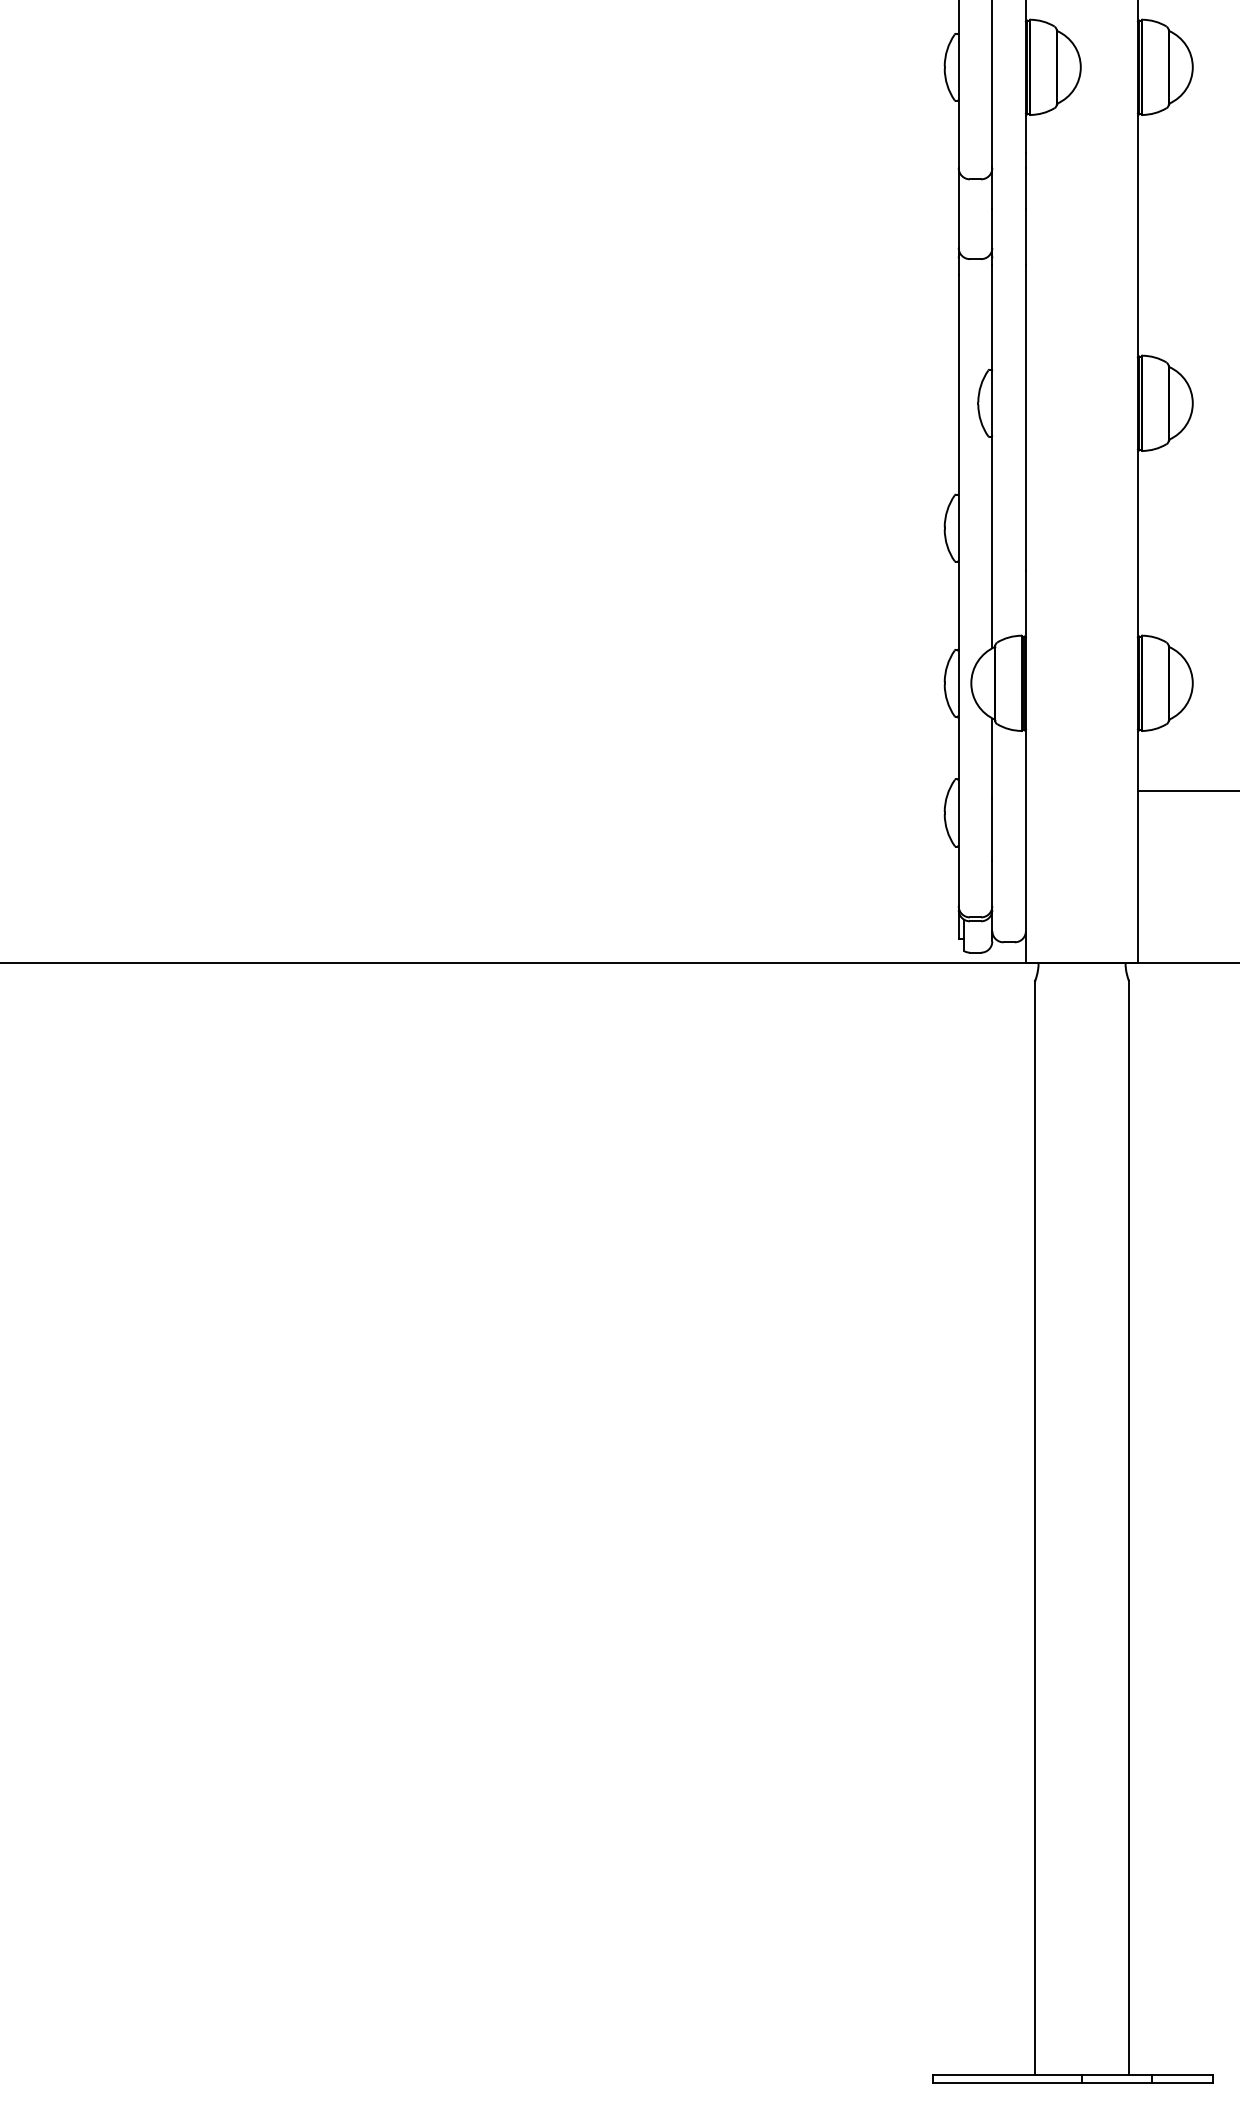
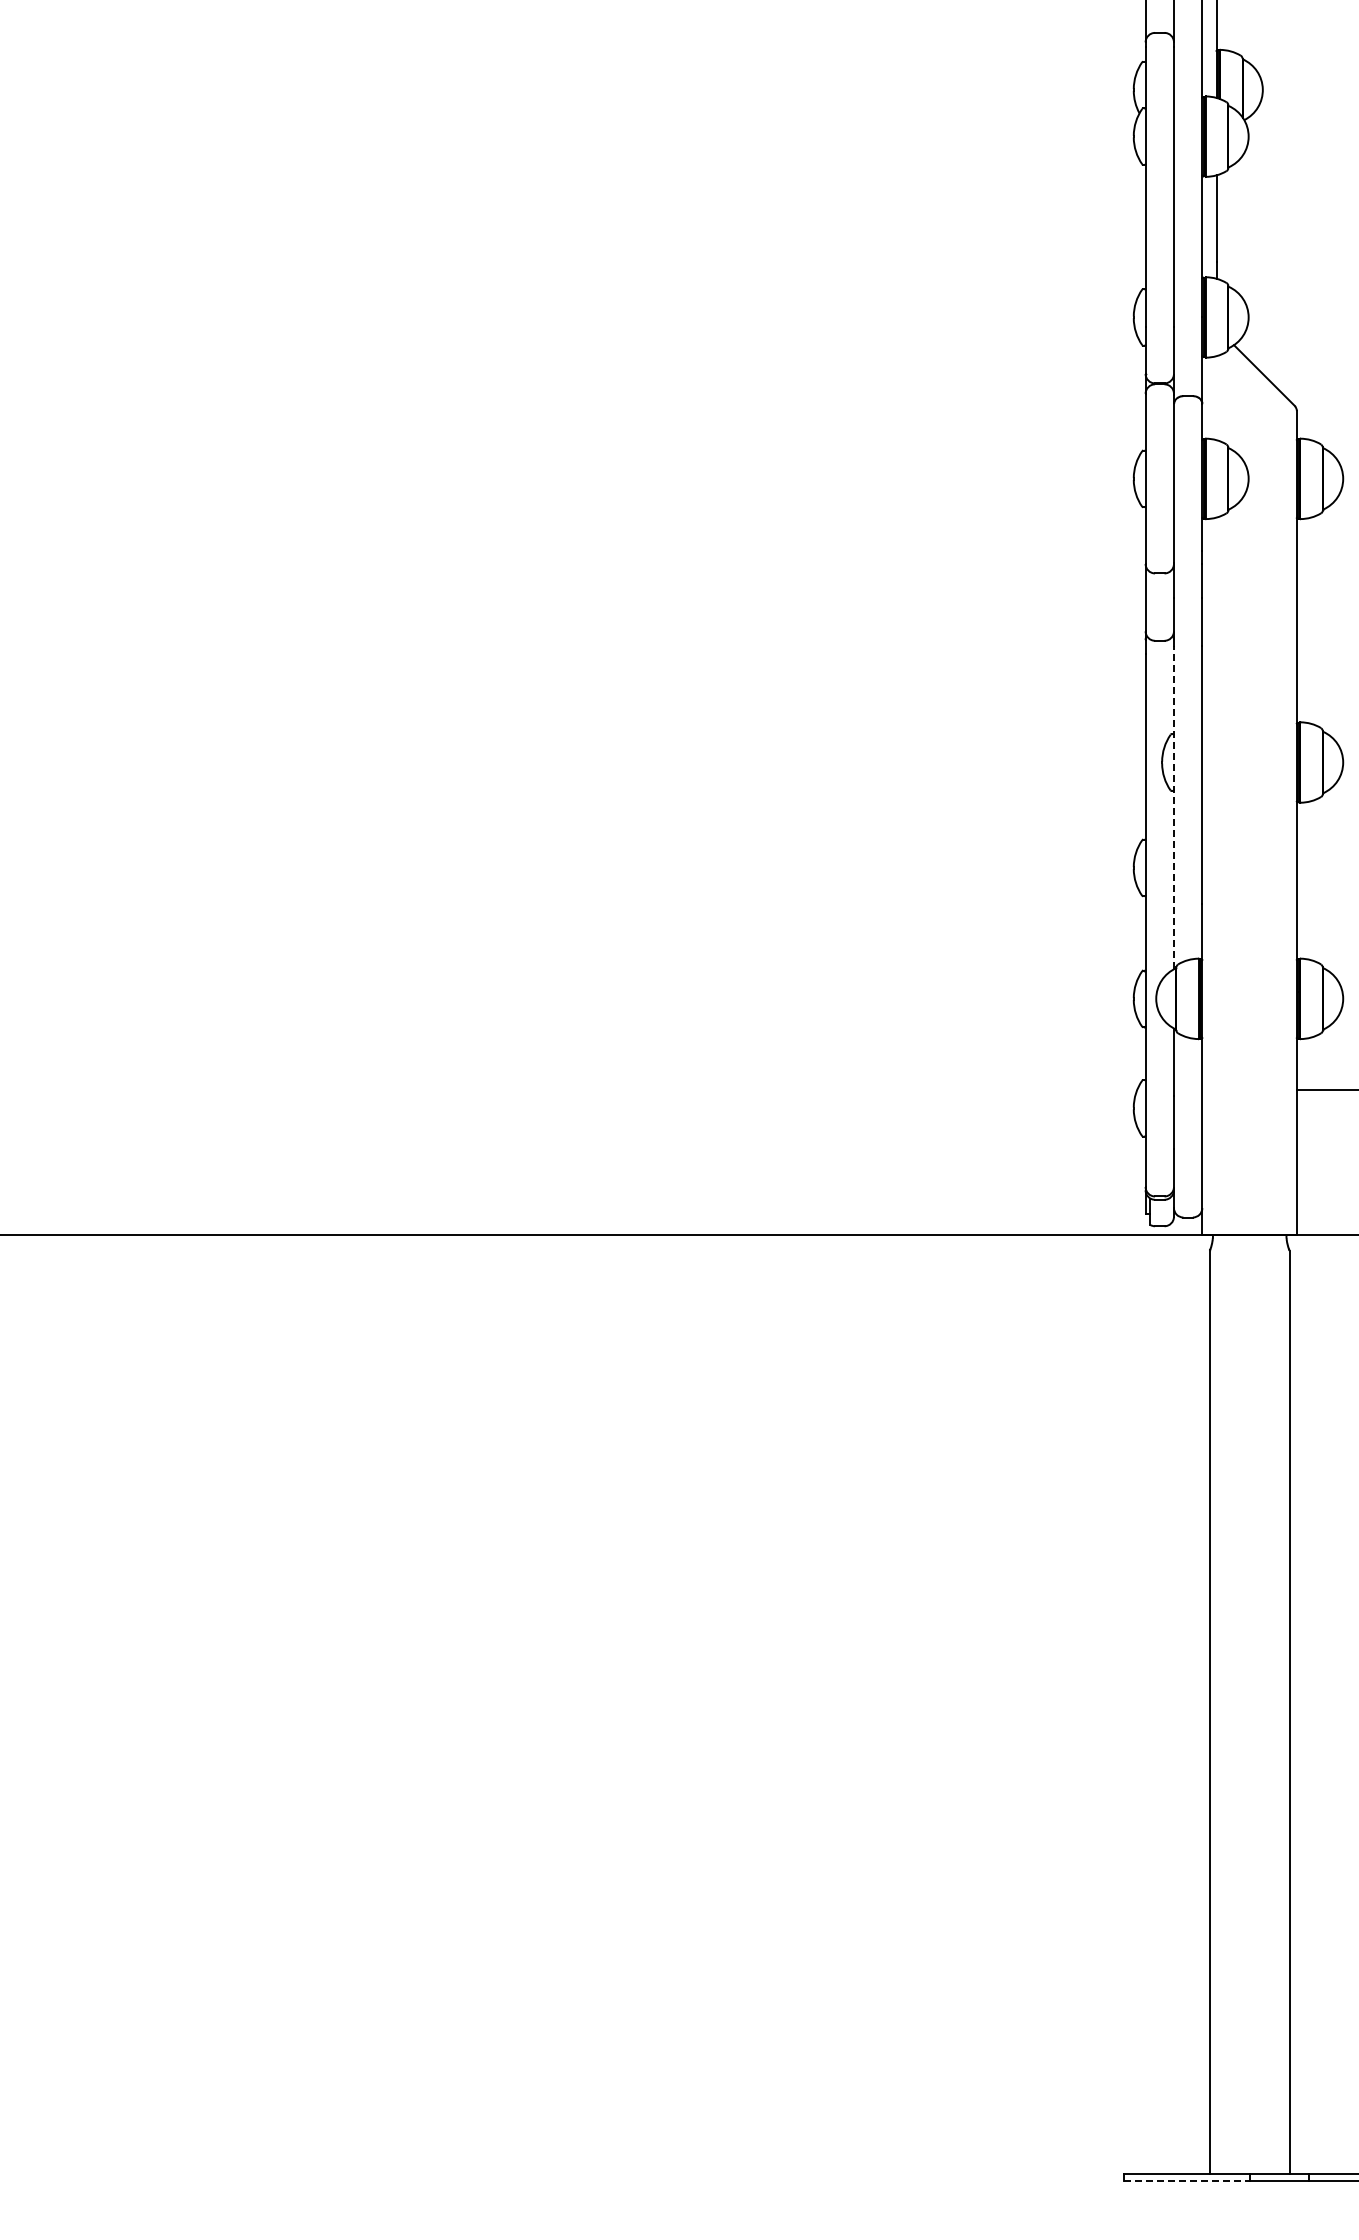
line: (991, 456) -> (1173, 807), solid -> dashed
line: (1007, 2083) -> (1186, 2180), solid -> dashed

